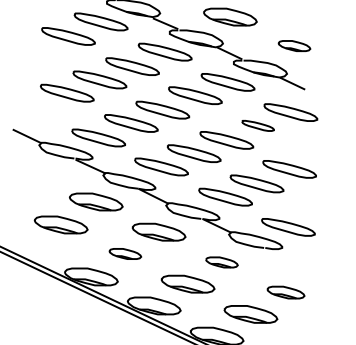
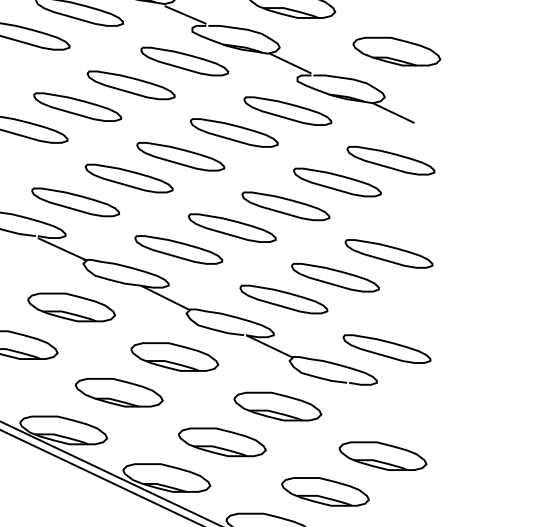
part: (294, 45) -> (397, 50), size x1.67
part: (257, 125) -> (336, 181), size x1.67
part: (125, 253) -> (119, 391), size x1.67
part: (221, 262) -> (277, 406), size x1.67
part: (285, 292) -> (382, 455), size x1.43

